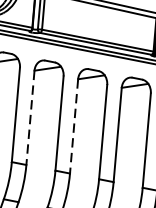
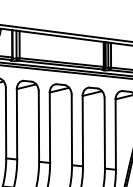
line: (31, 118) -> (17, 124), dashed -> solid
line: (73, 127) -> (49, 128), dashed -> solid

